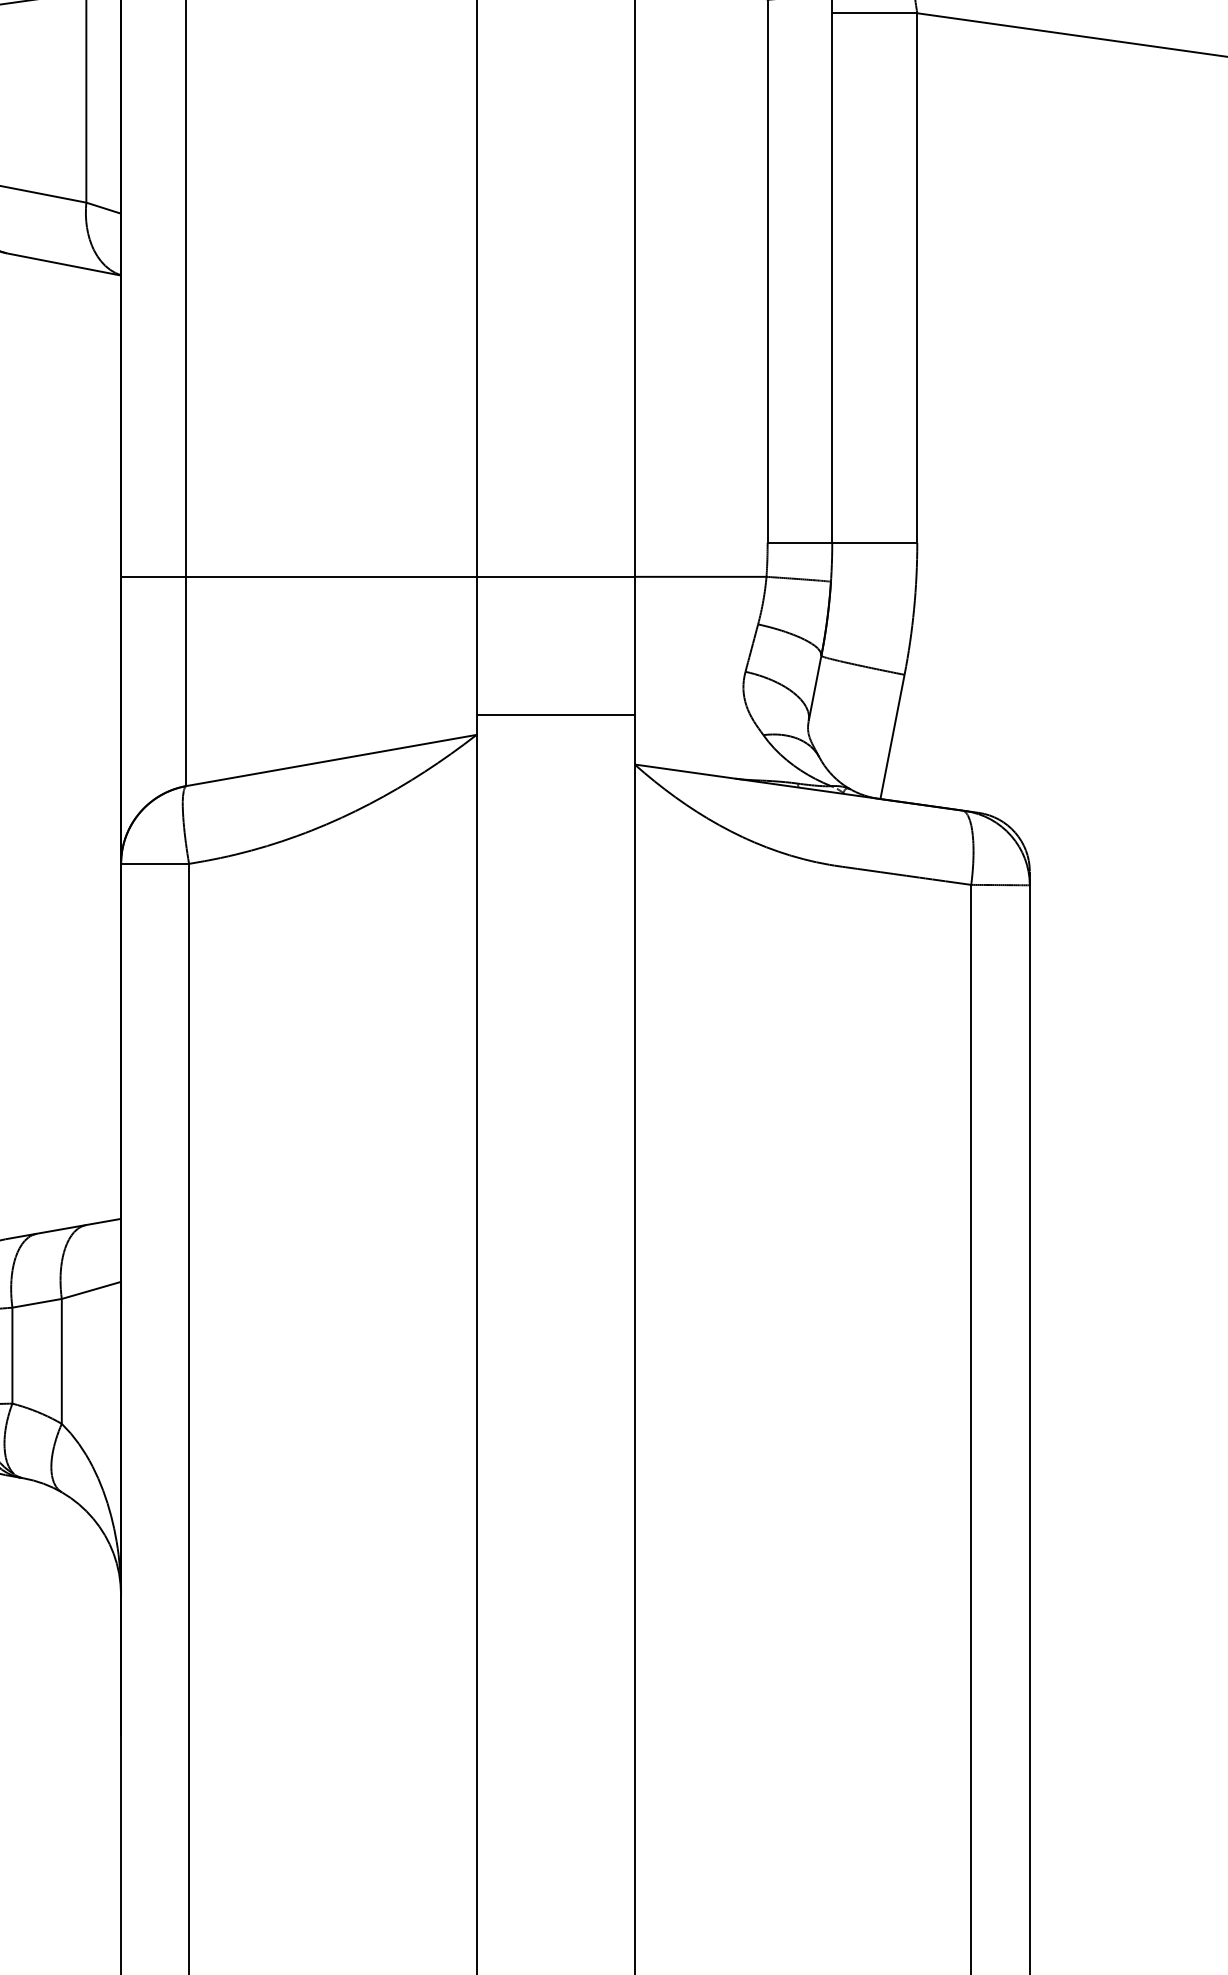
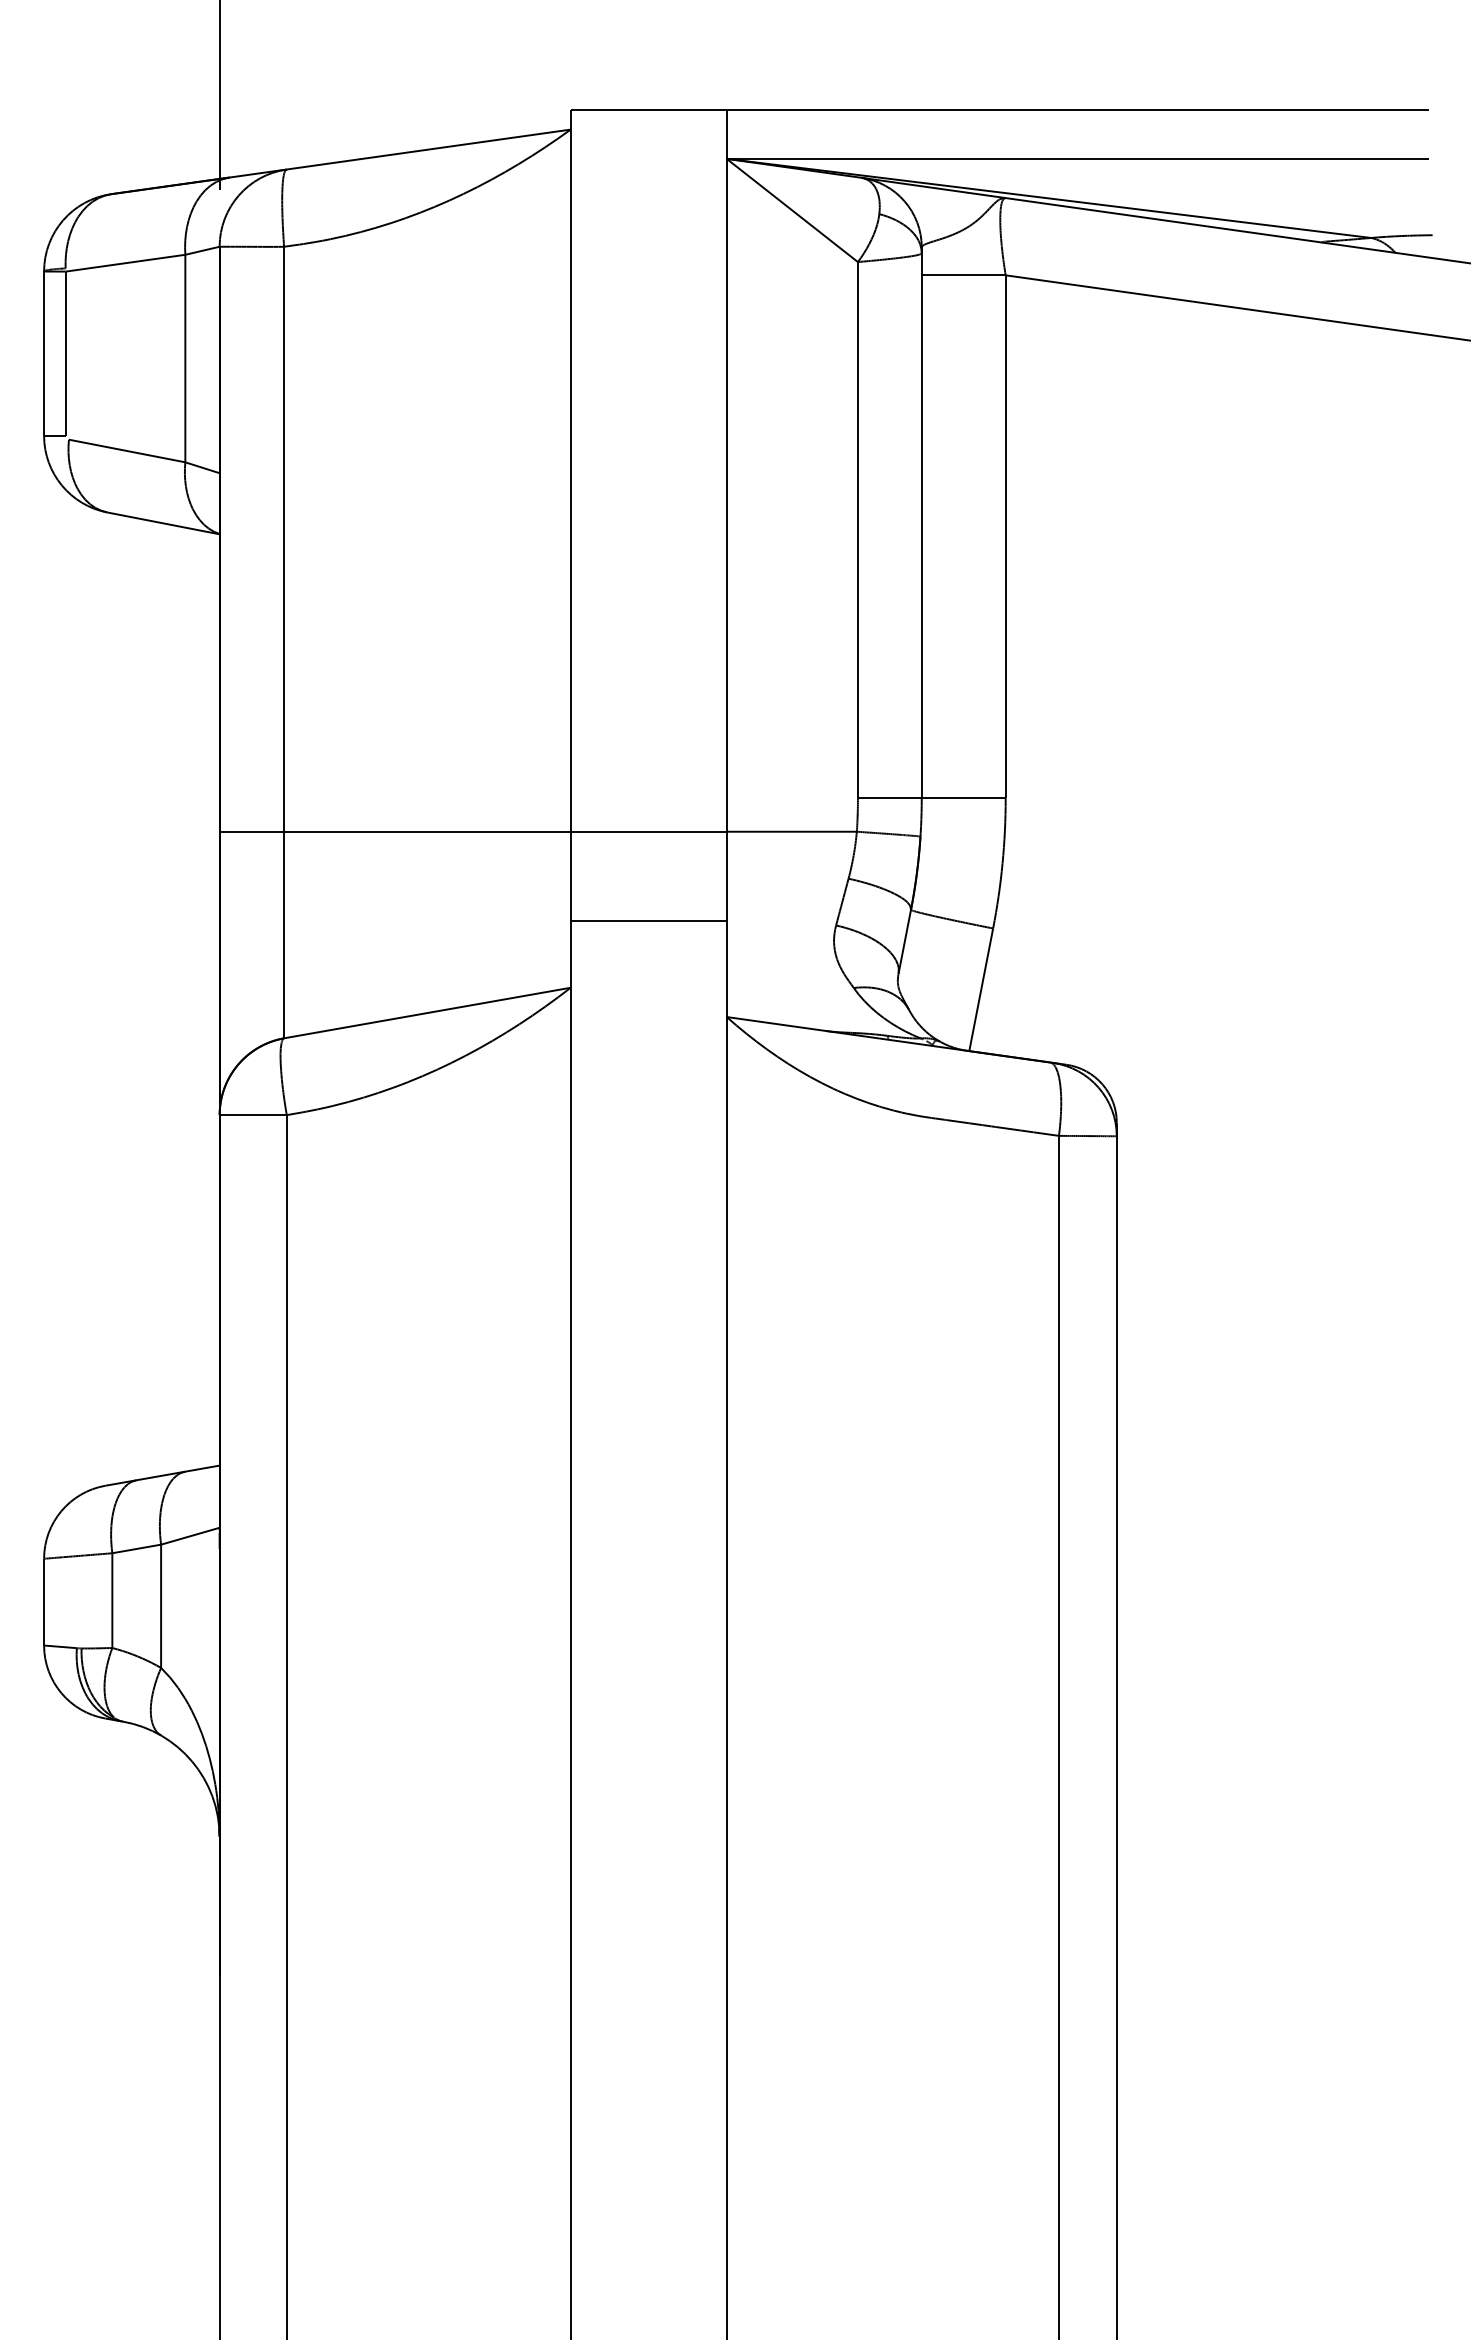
line: (555, 715) -> (648, 921), moved

